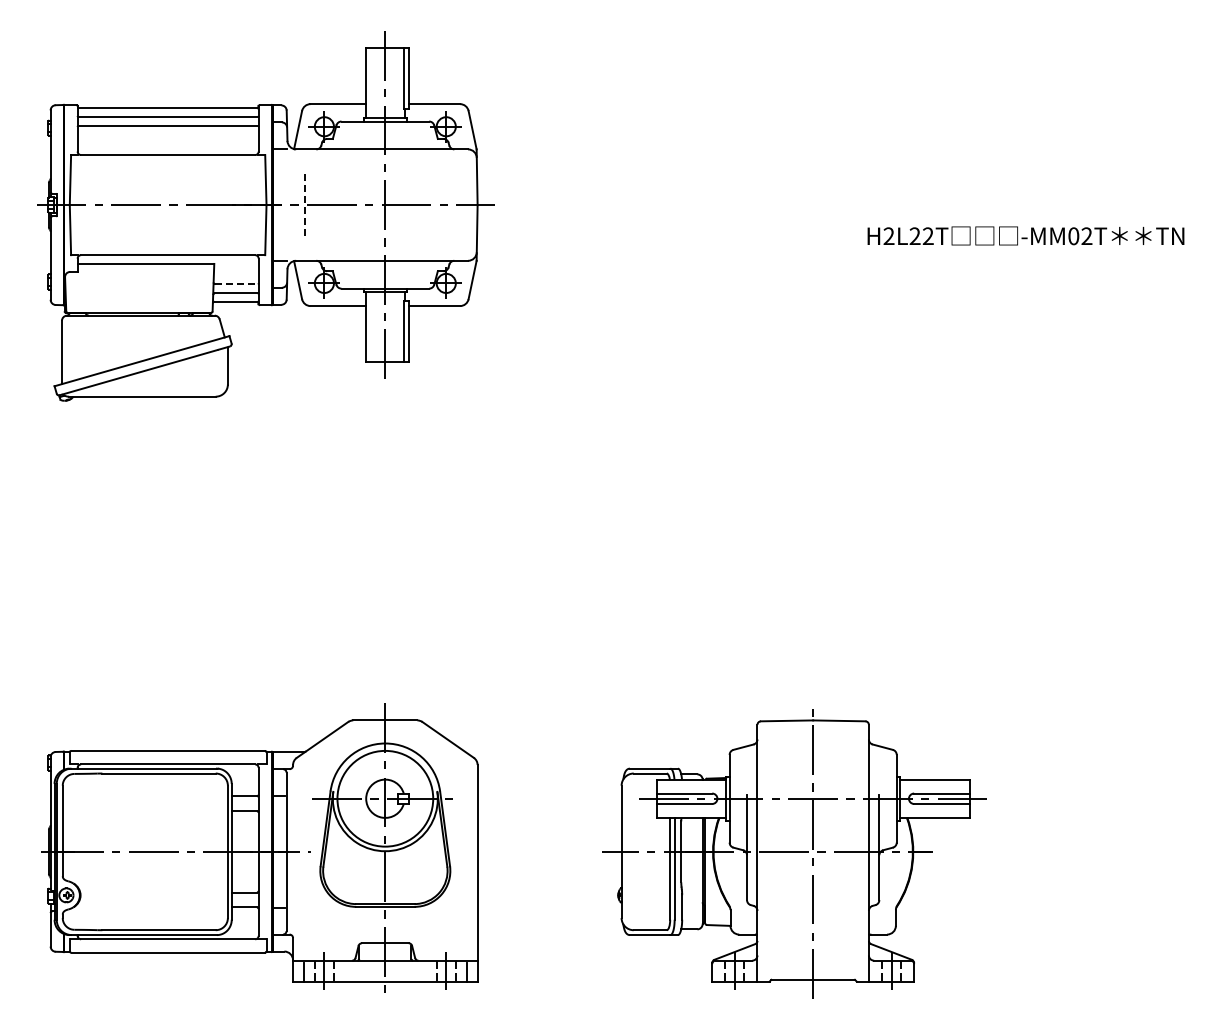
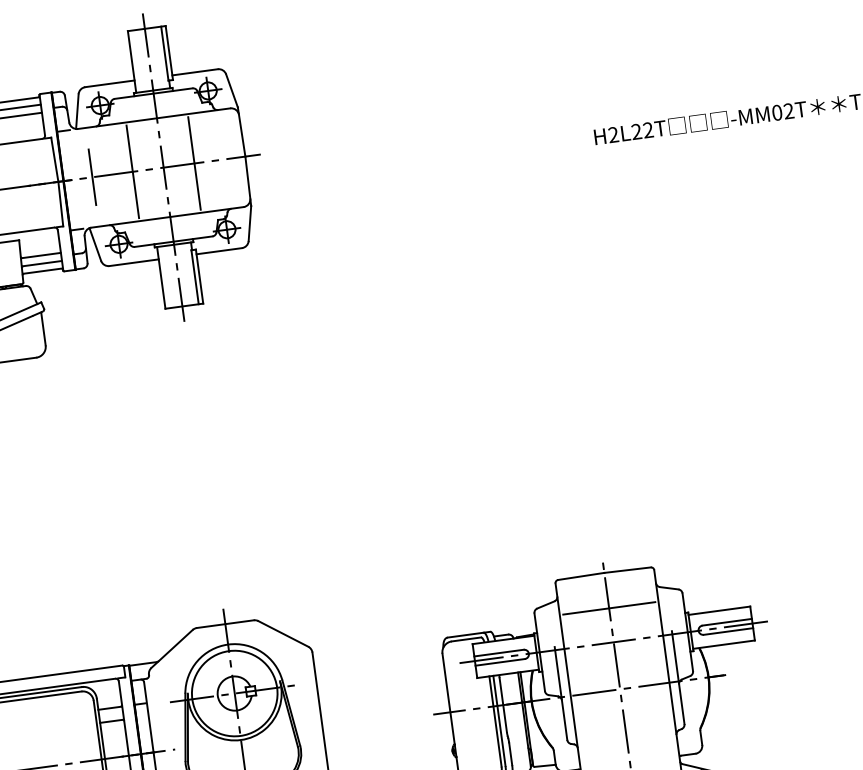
line: (350, 204) -> (132, 171), added
line: (420, 204) -> (194, 162), added
line: (304, 205) -> (92, 177), dashed -> solid
line: (237, 284) -> (42, 255), dashed -> solid
line: (813, 760) -> (609, 608), added

